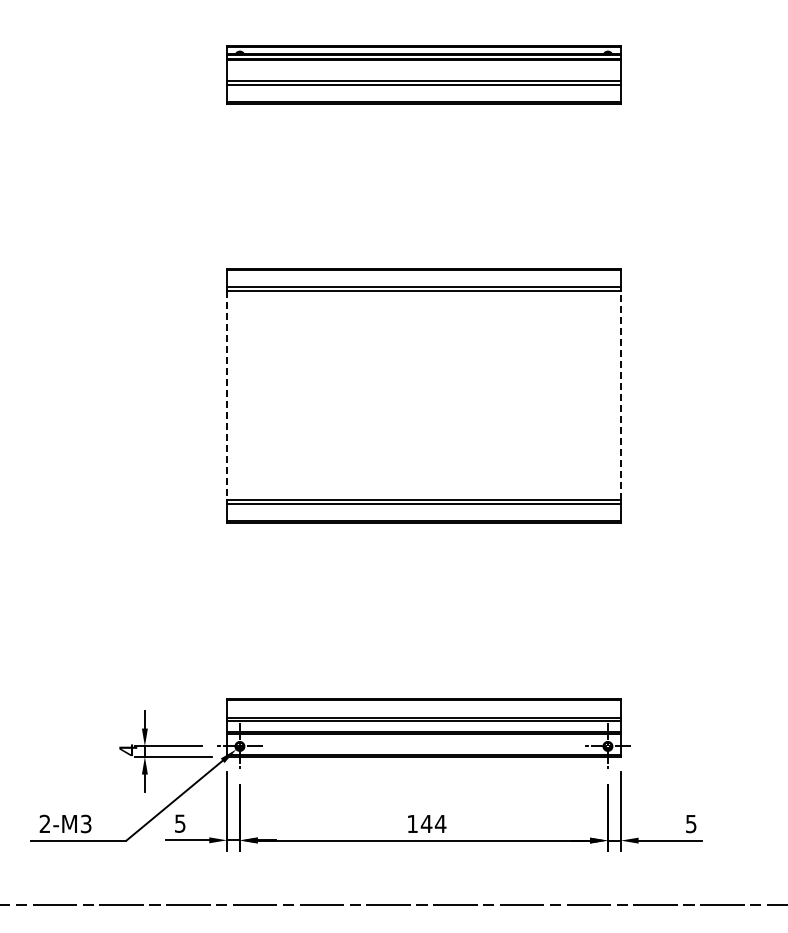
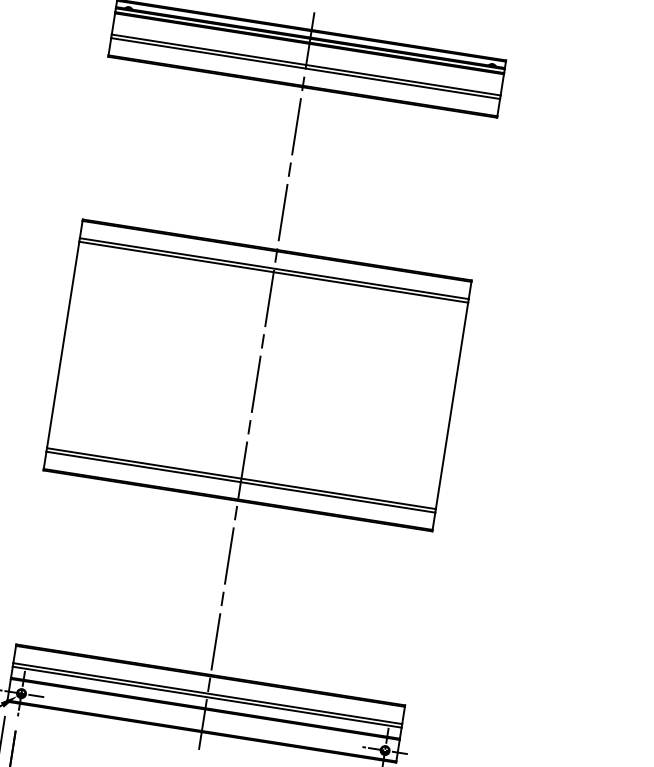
line: (620, 395) -> (451, 405), dashed -> solid
line: (227, 396) -> (63, 345), dashed -> solid
line: (423, 400) -> (256, 380), added

